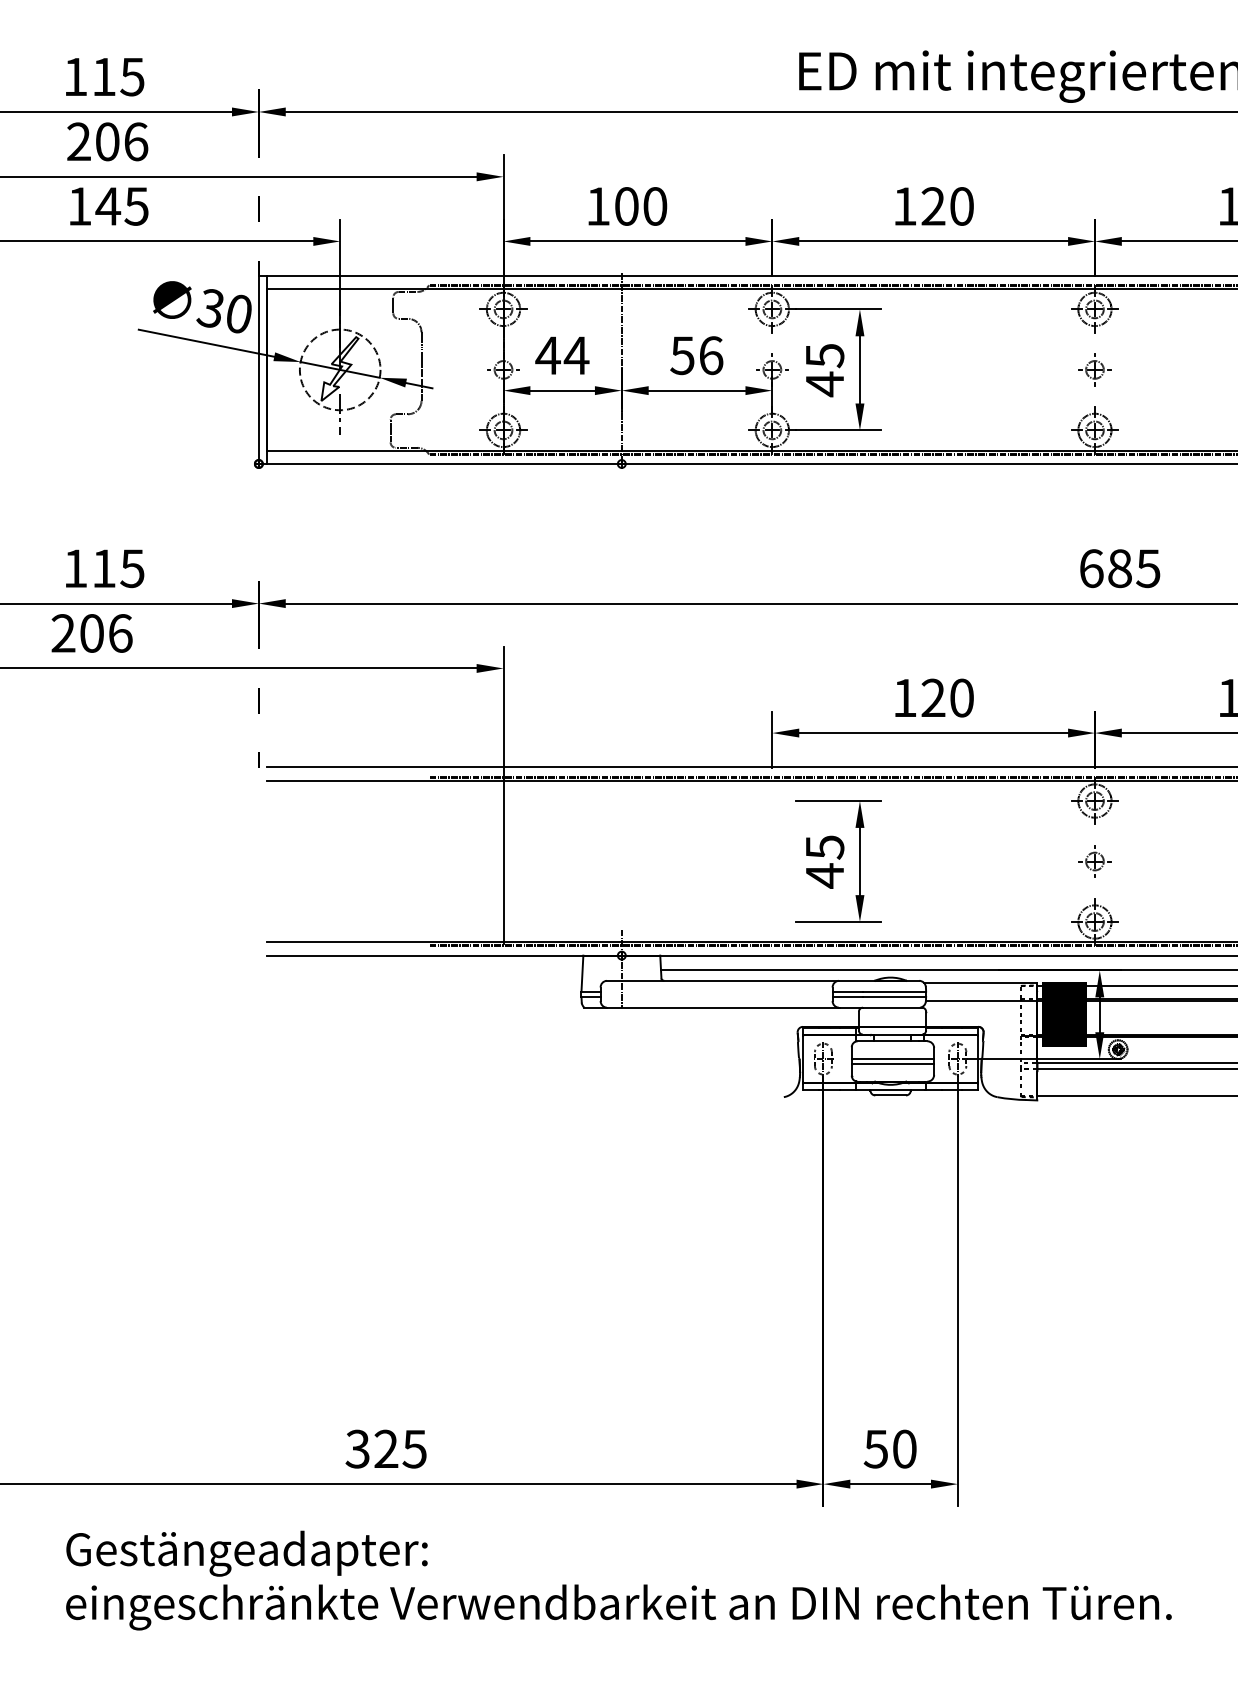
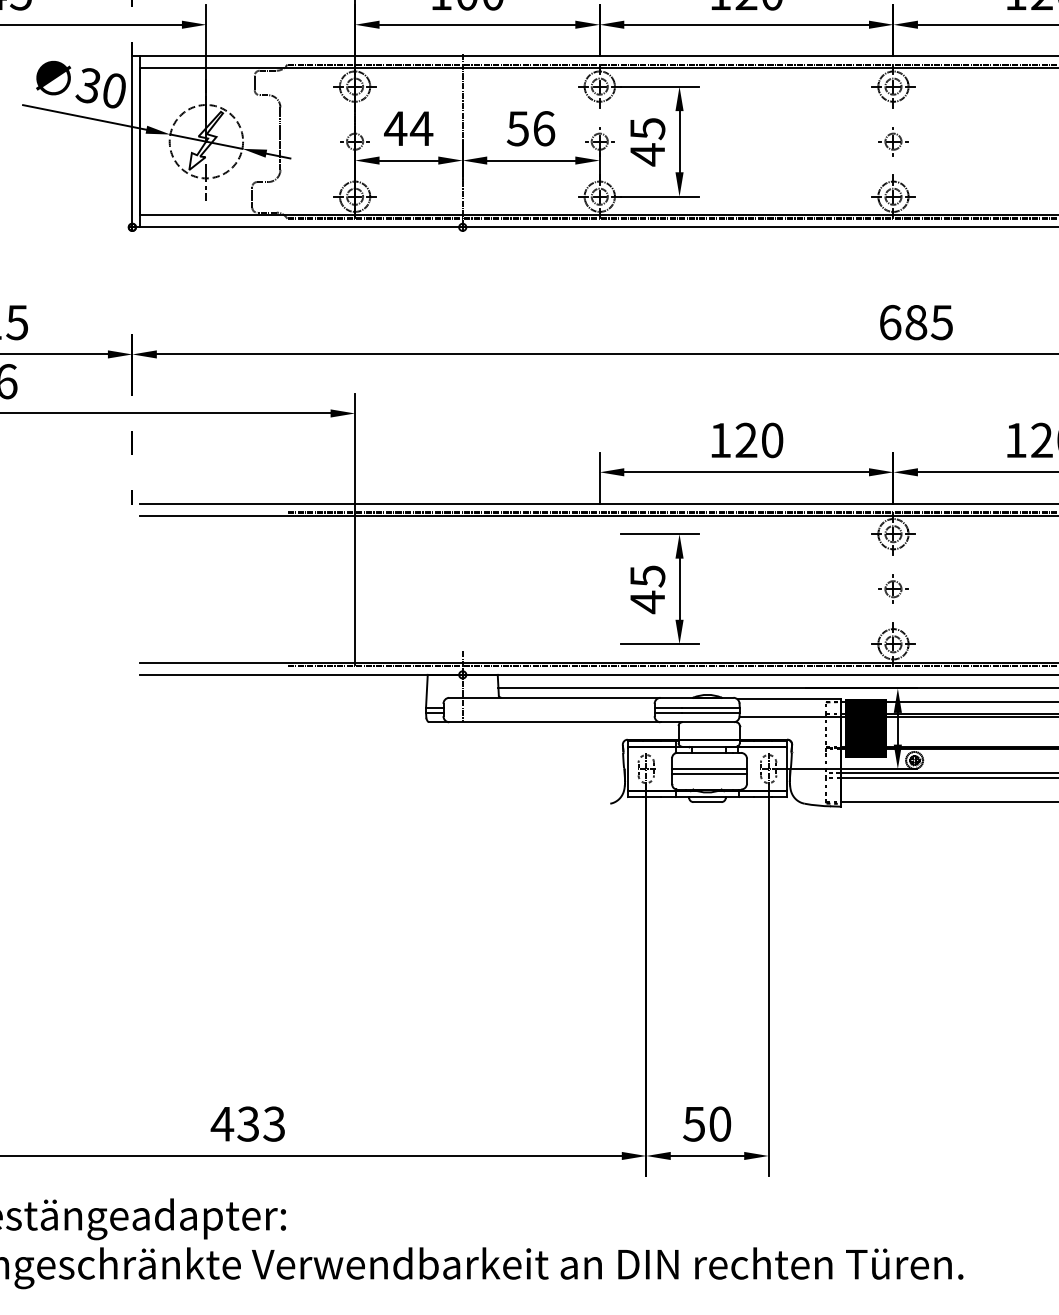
text: (385, 1448) -> (247, 1123), 325 -> 433

